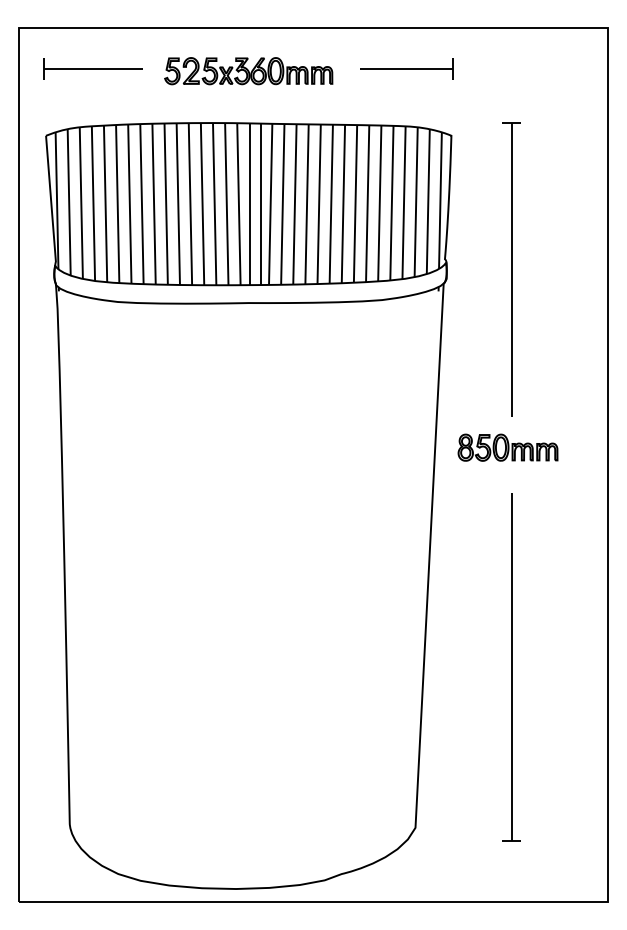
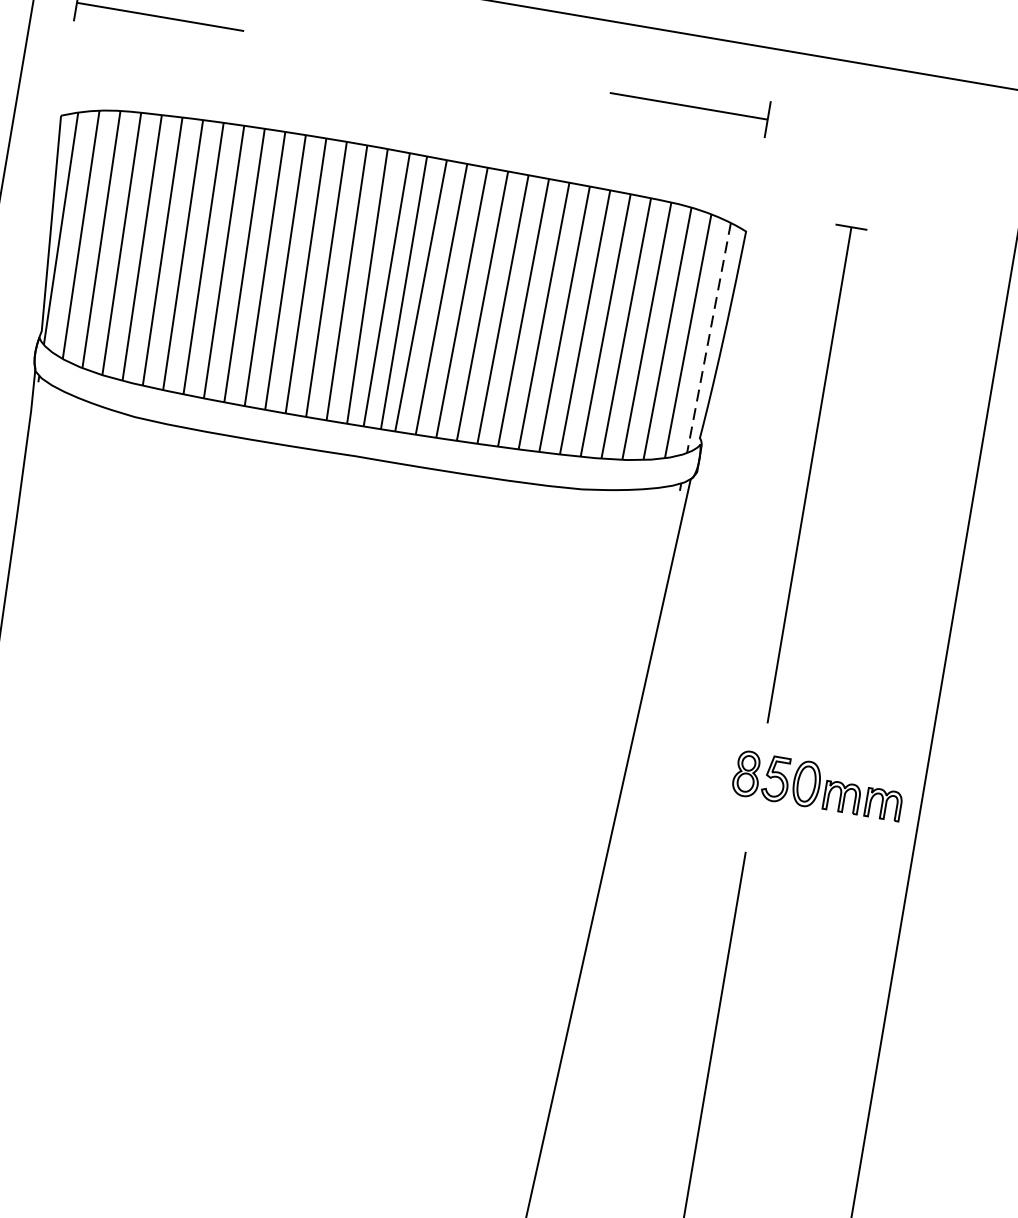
part: (248, 71) -> (421, 64), removed
line: (440, 201) -> (708, 339), solid -> dashed
part: (507, 447) -> (817, 785), moved

